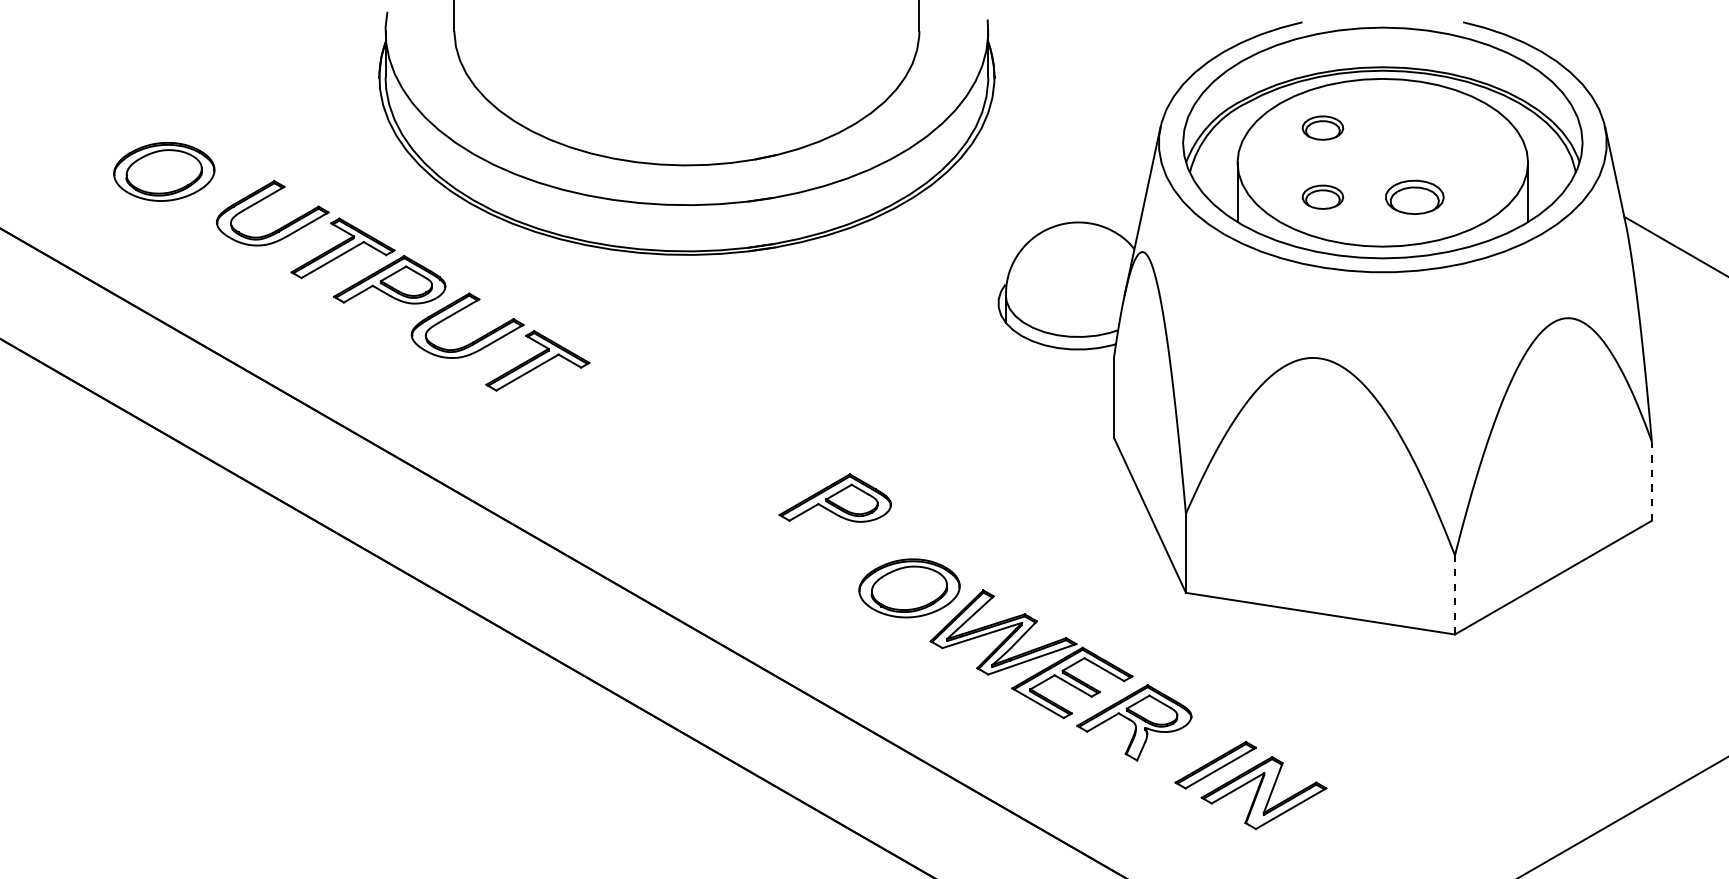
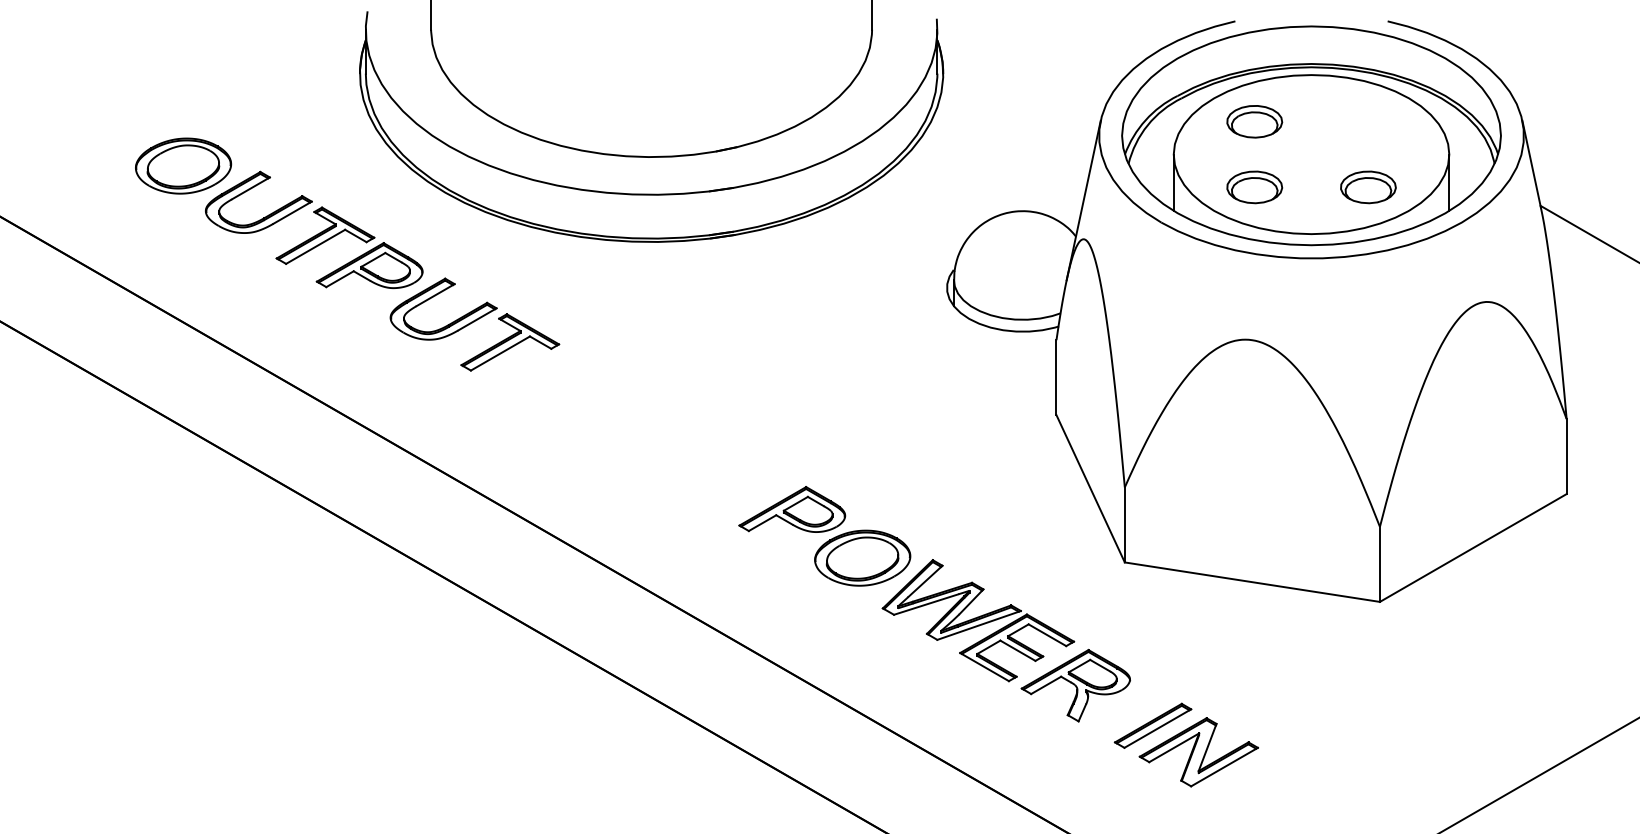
part: (1322, 127) -> (1254, 121), size x1.43
part: (164, 171) -> (183, 165), moved
part: (1322, 196) -> (1254, 186), size x1.43
part: (1414, 196) -> (1368, 186), moved
line: (1651, 481) -> (1566, 456), dashed -> solid
part: (834, 497) -> (791, 508), moved
line: (1454, 594) -> (1379, 563), dashed -> solid

